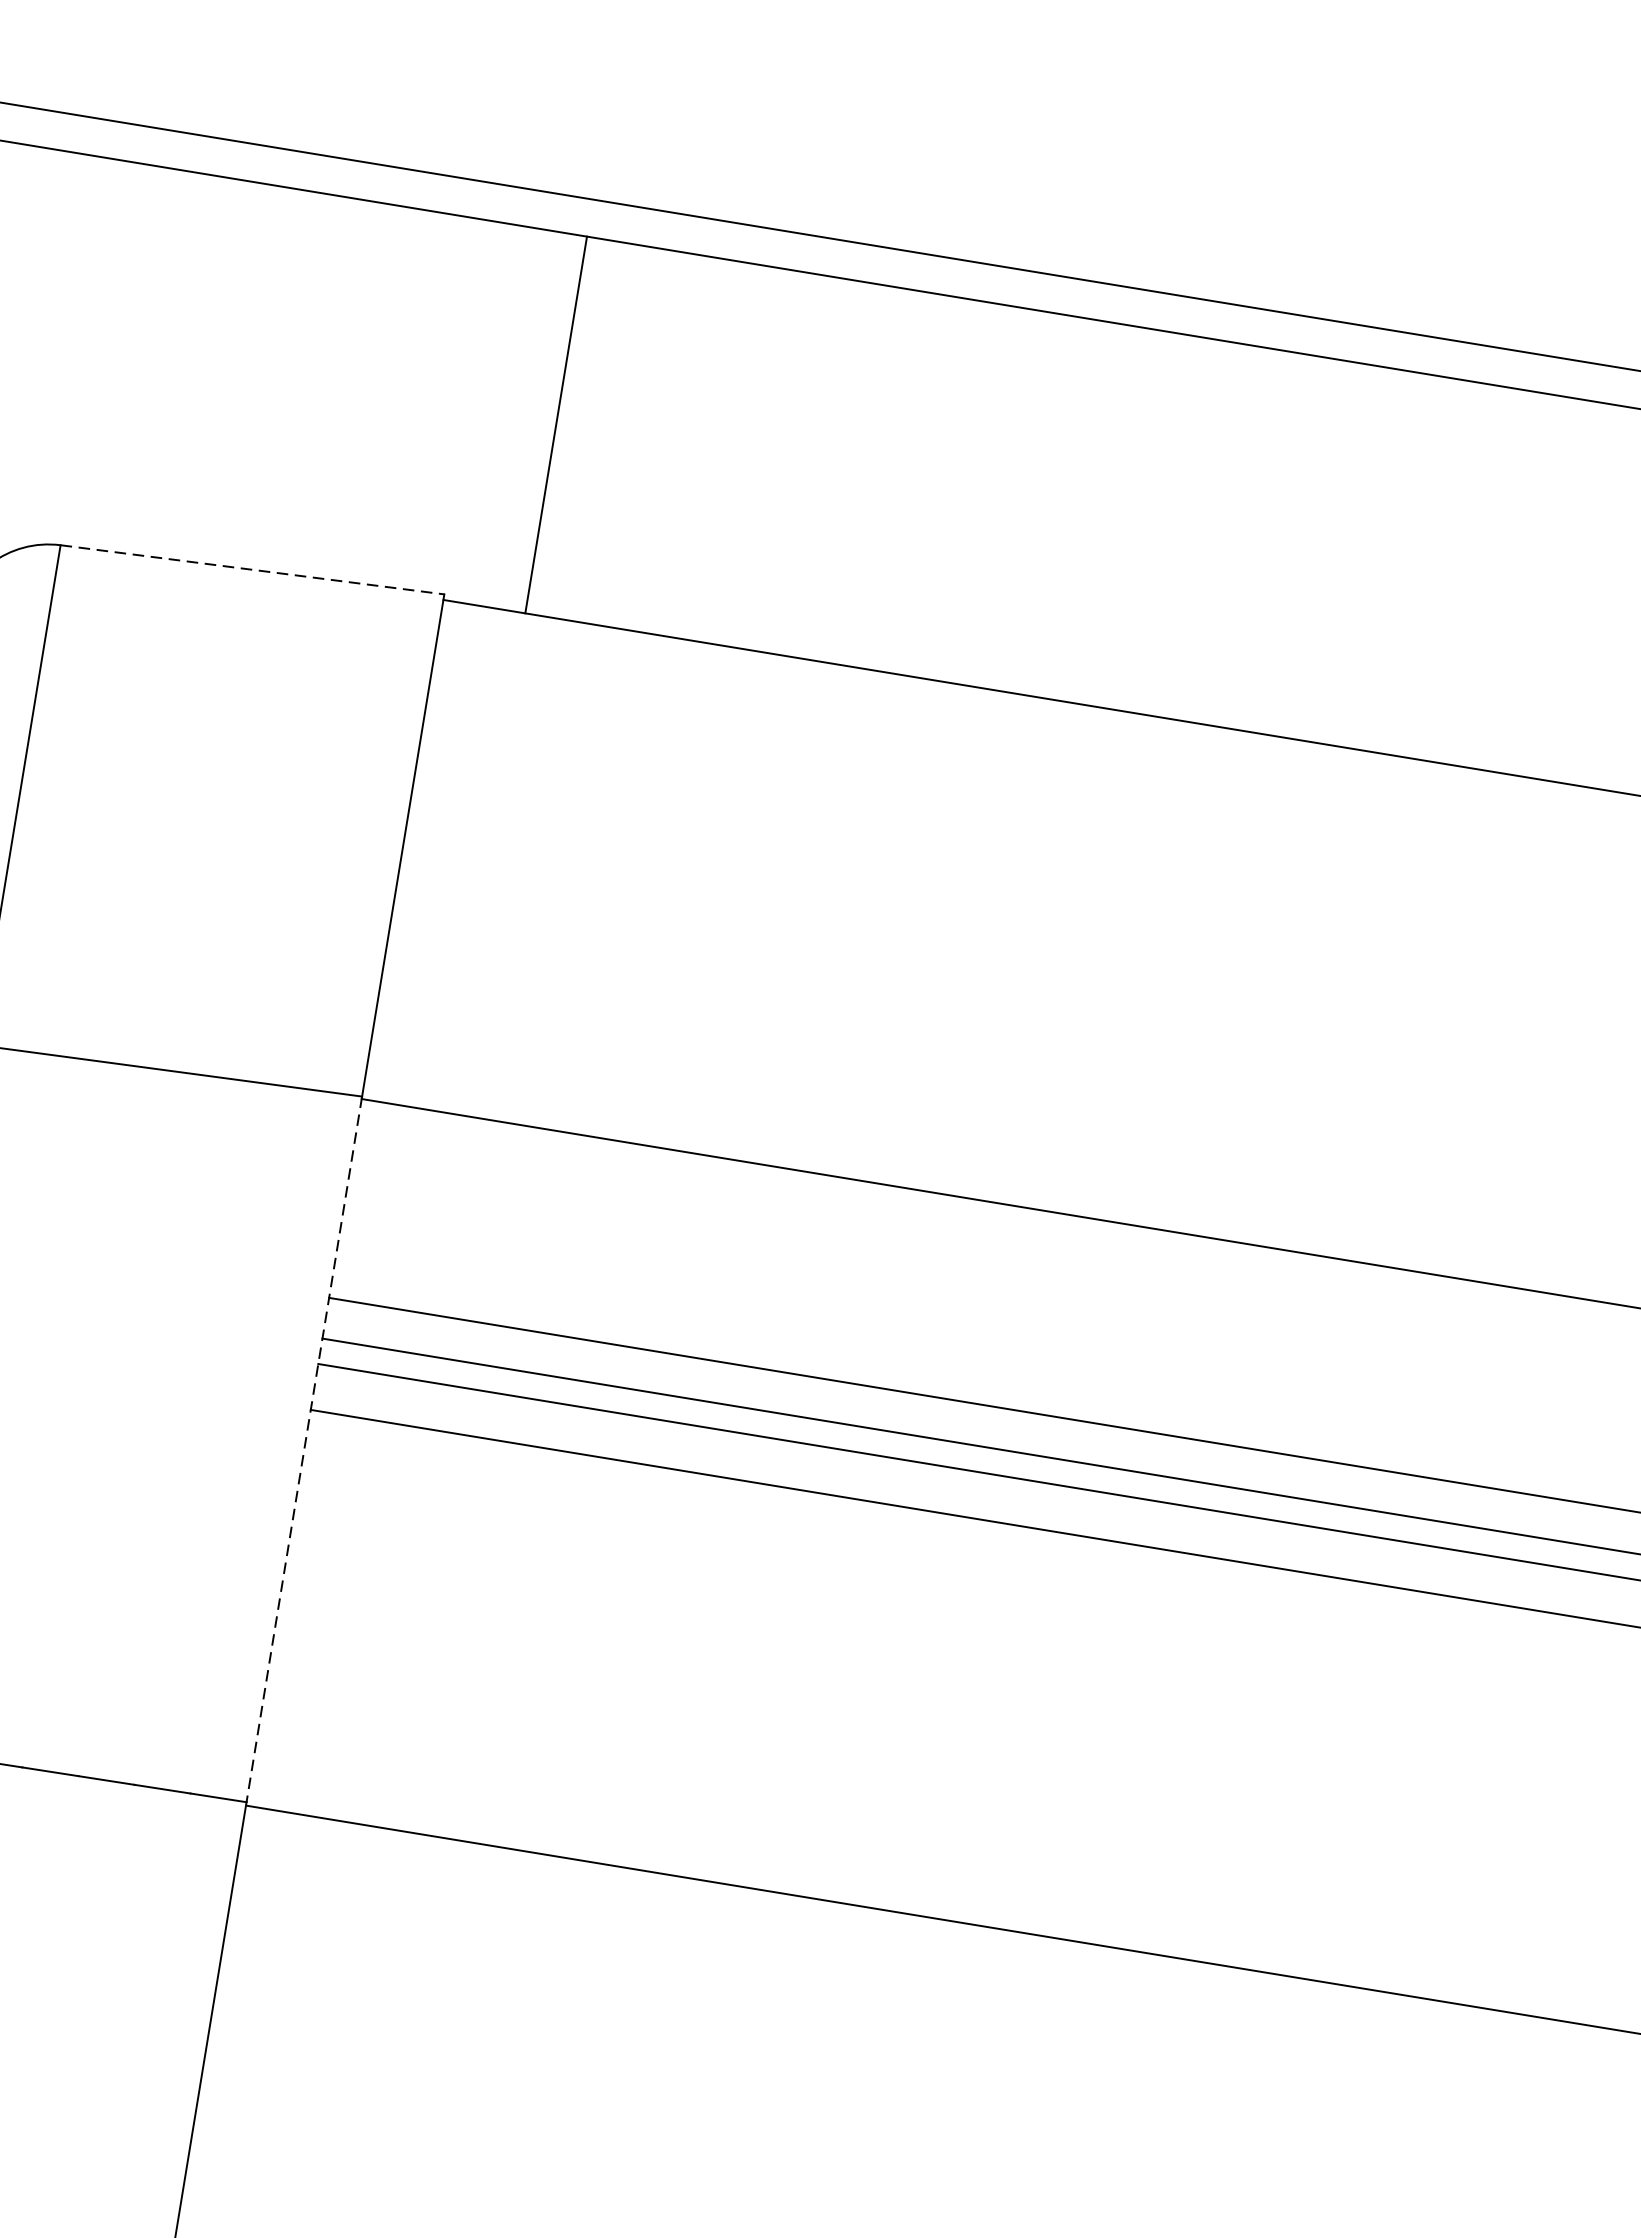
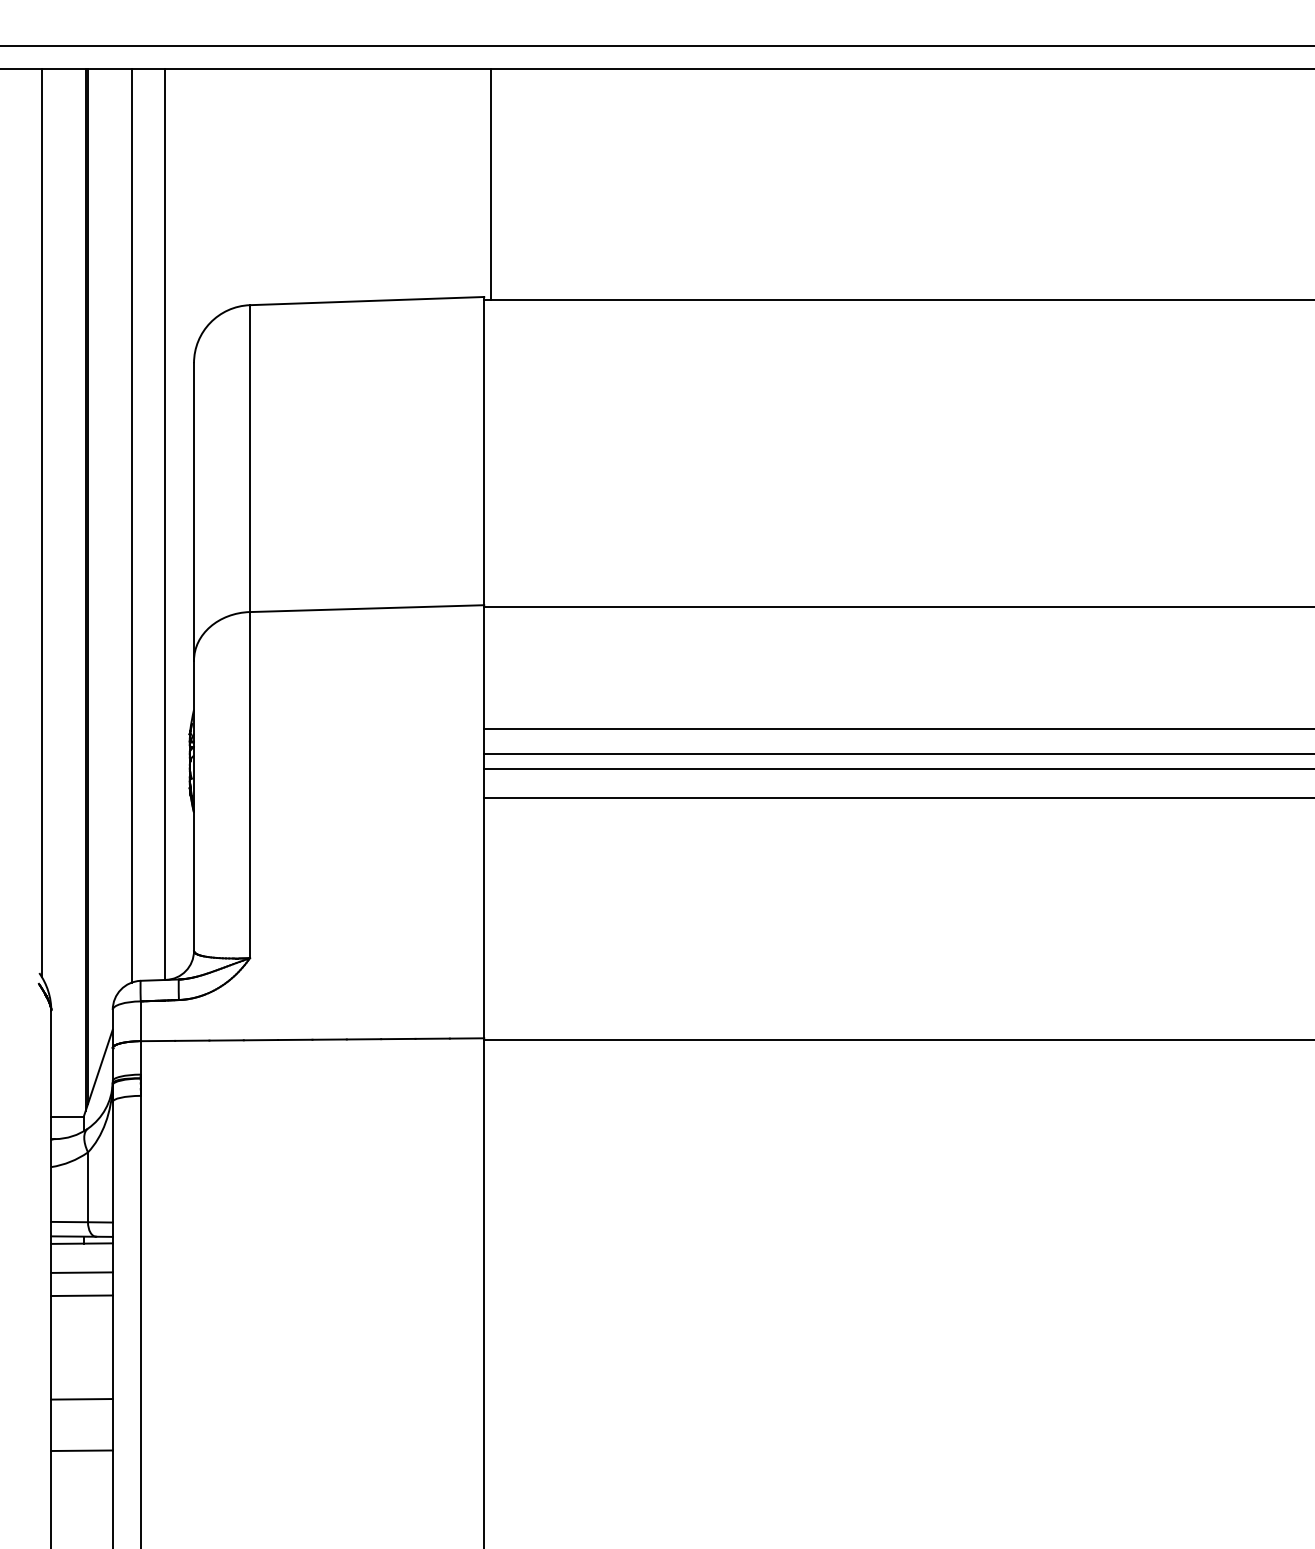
line: (556, 424) -> (491, 184), moved
line: (252, 570) -> (367, 301), dashed -> solid
line: (304, 1449) -> (484, 821), dashed -> solid

